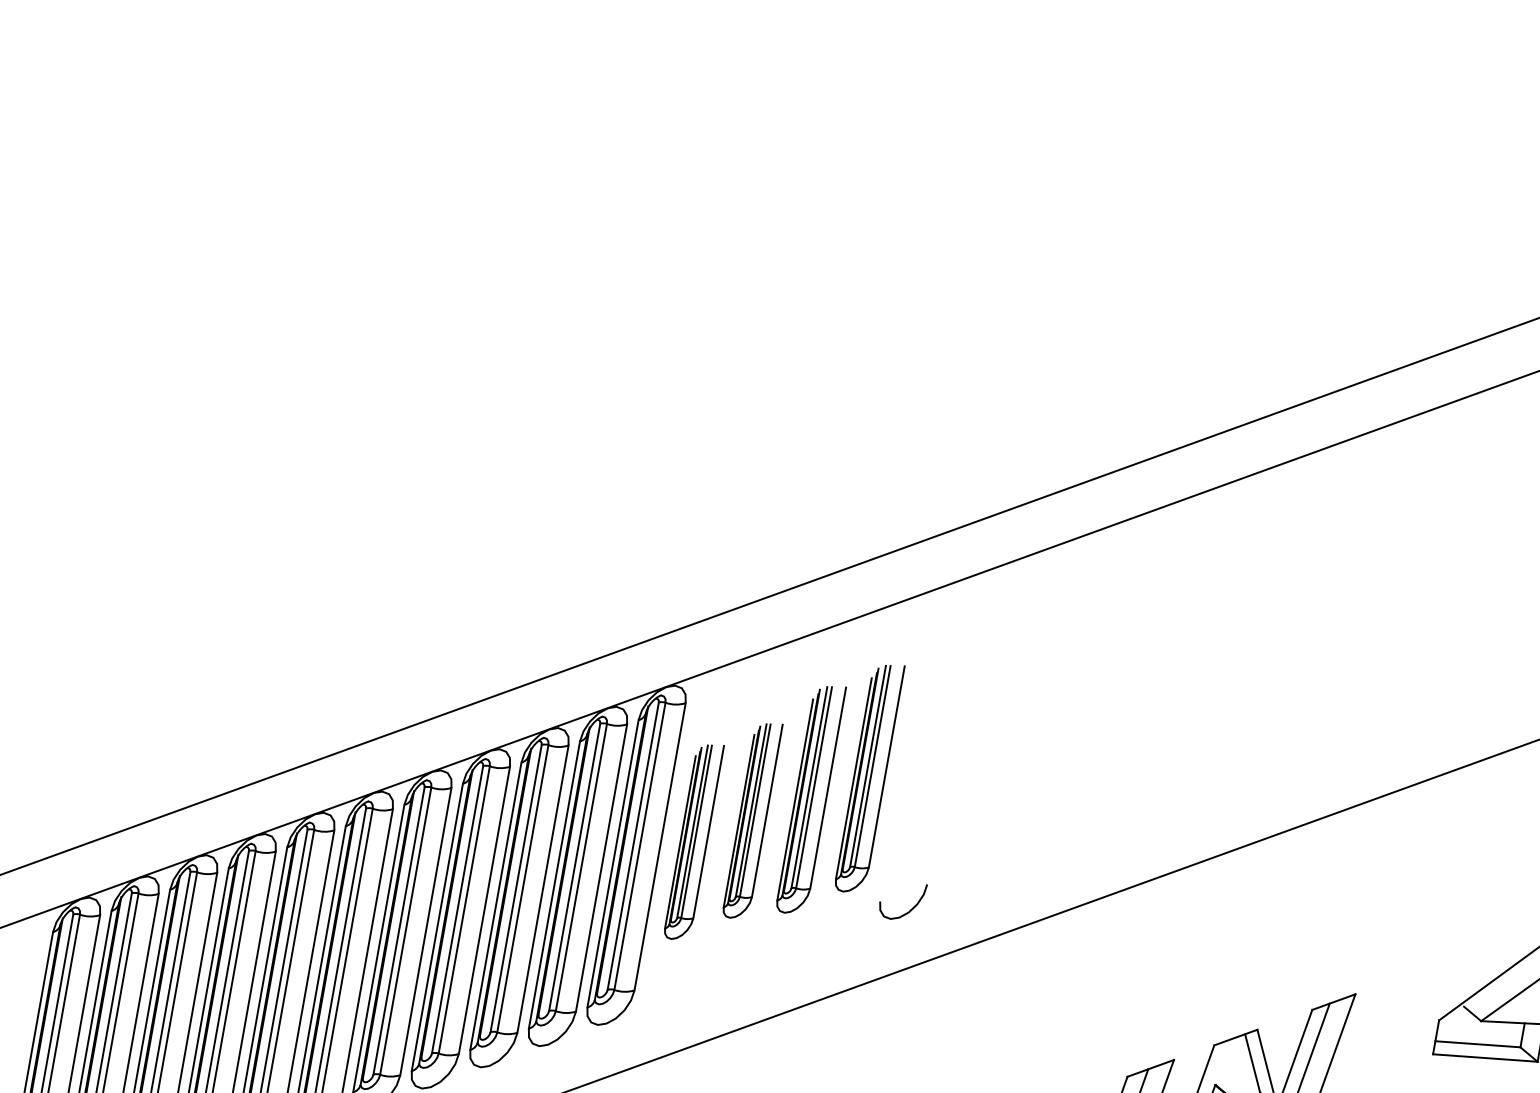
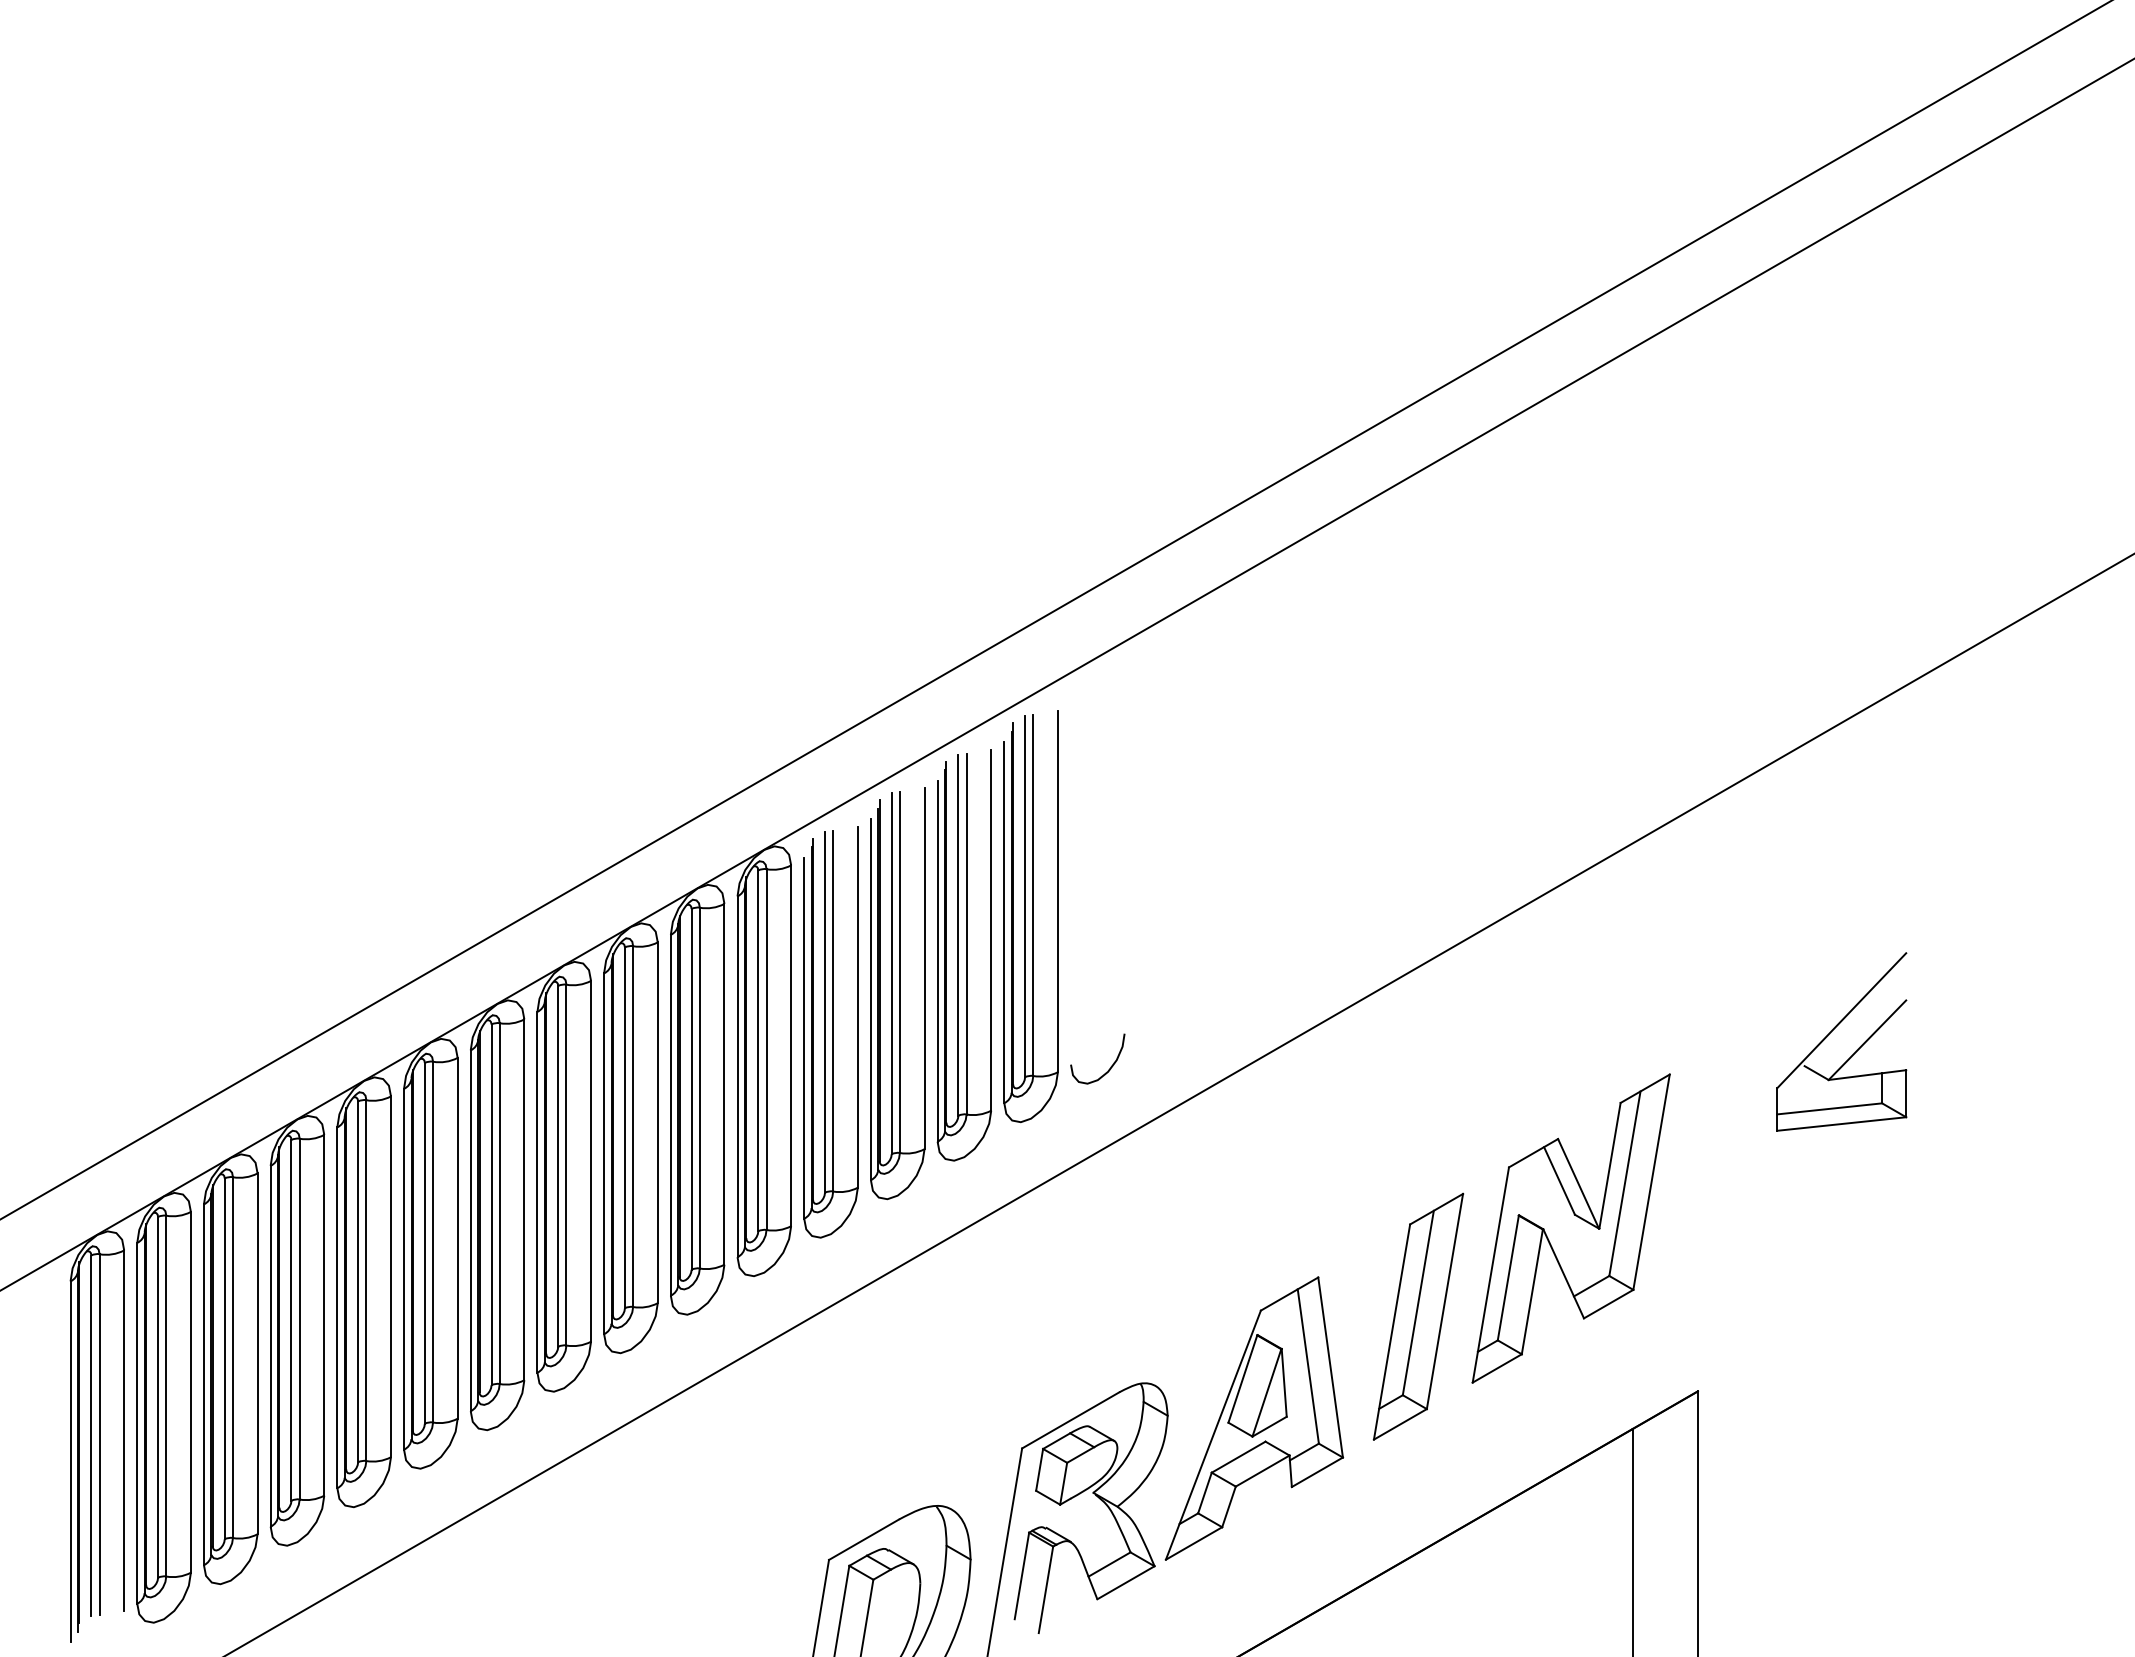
part: (868, 777) -> (1030, 916), size x1.43
part: (810, 799) -> (963, 955), size x1.43
part: (752, 820) -> (897, 993), size x1.67
part: (693, 841) -> (830, 1032), size x1.67

